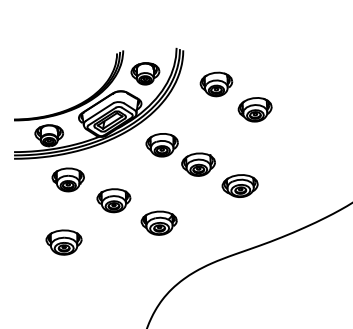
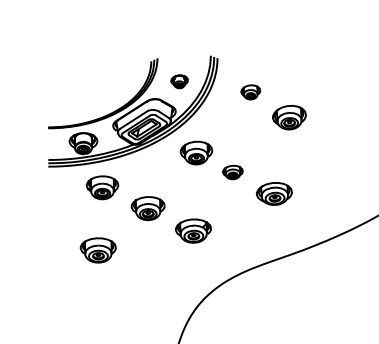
part: (145, 73) -> (179, 81), size x0.6
part: (216, 84) -> (250, 92), size x0.6
part: (198, 164) -> (232, 172), size x0.6

